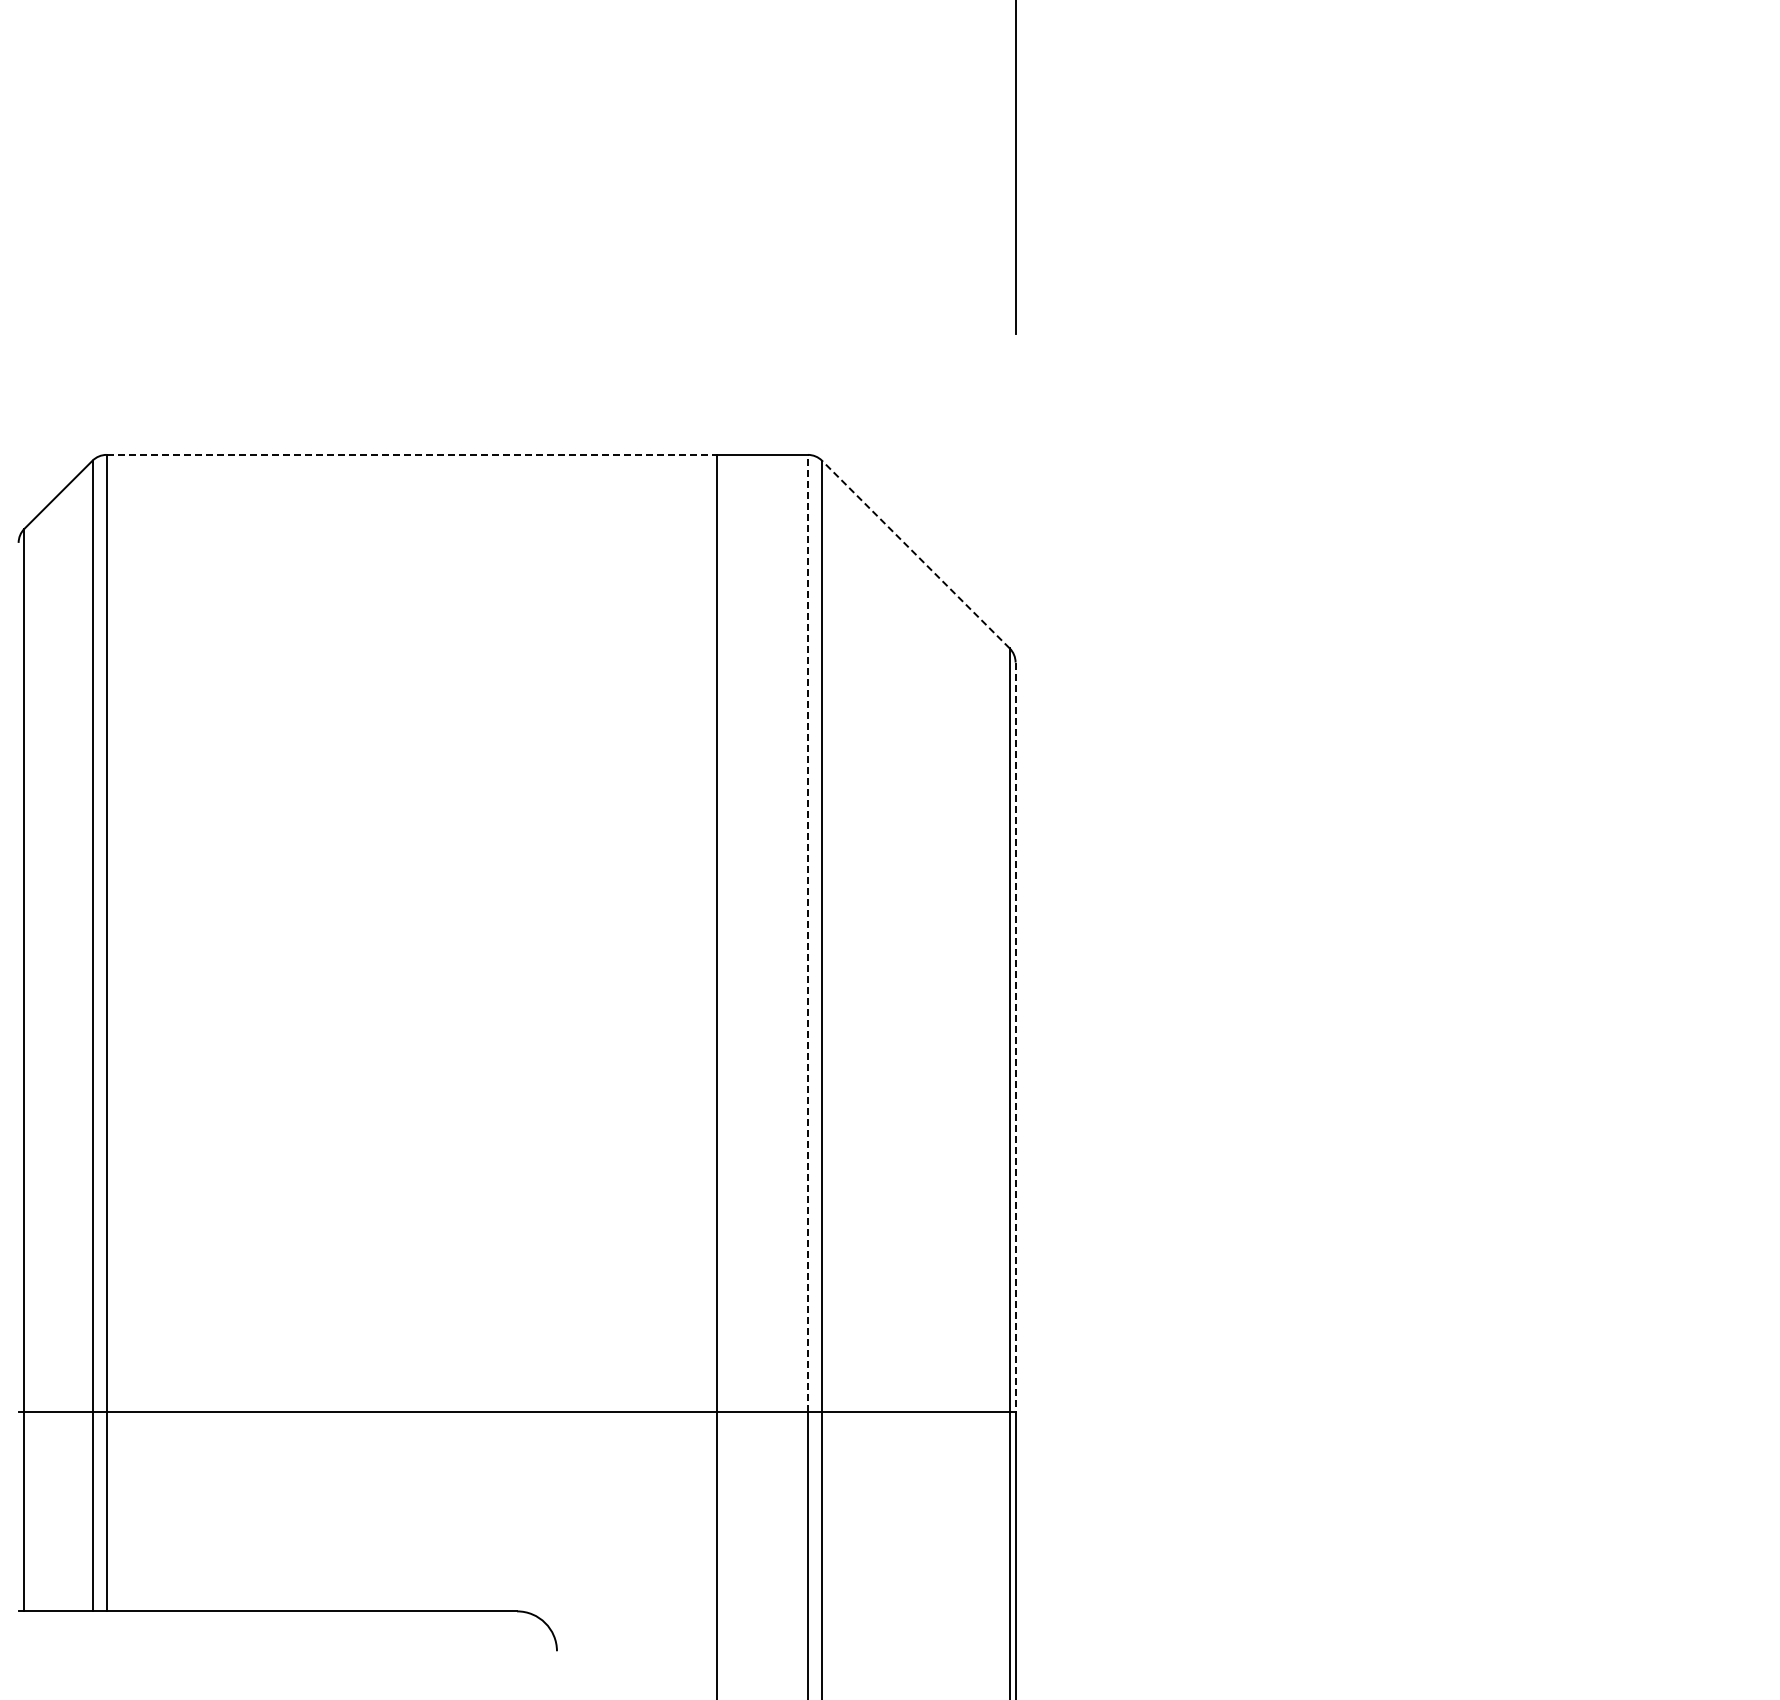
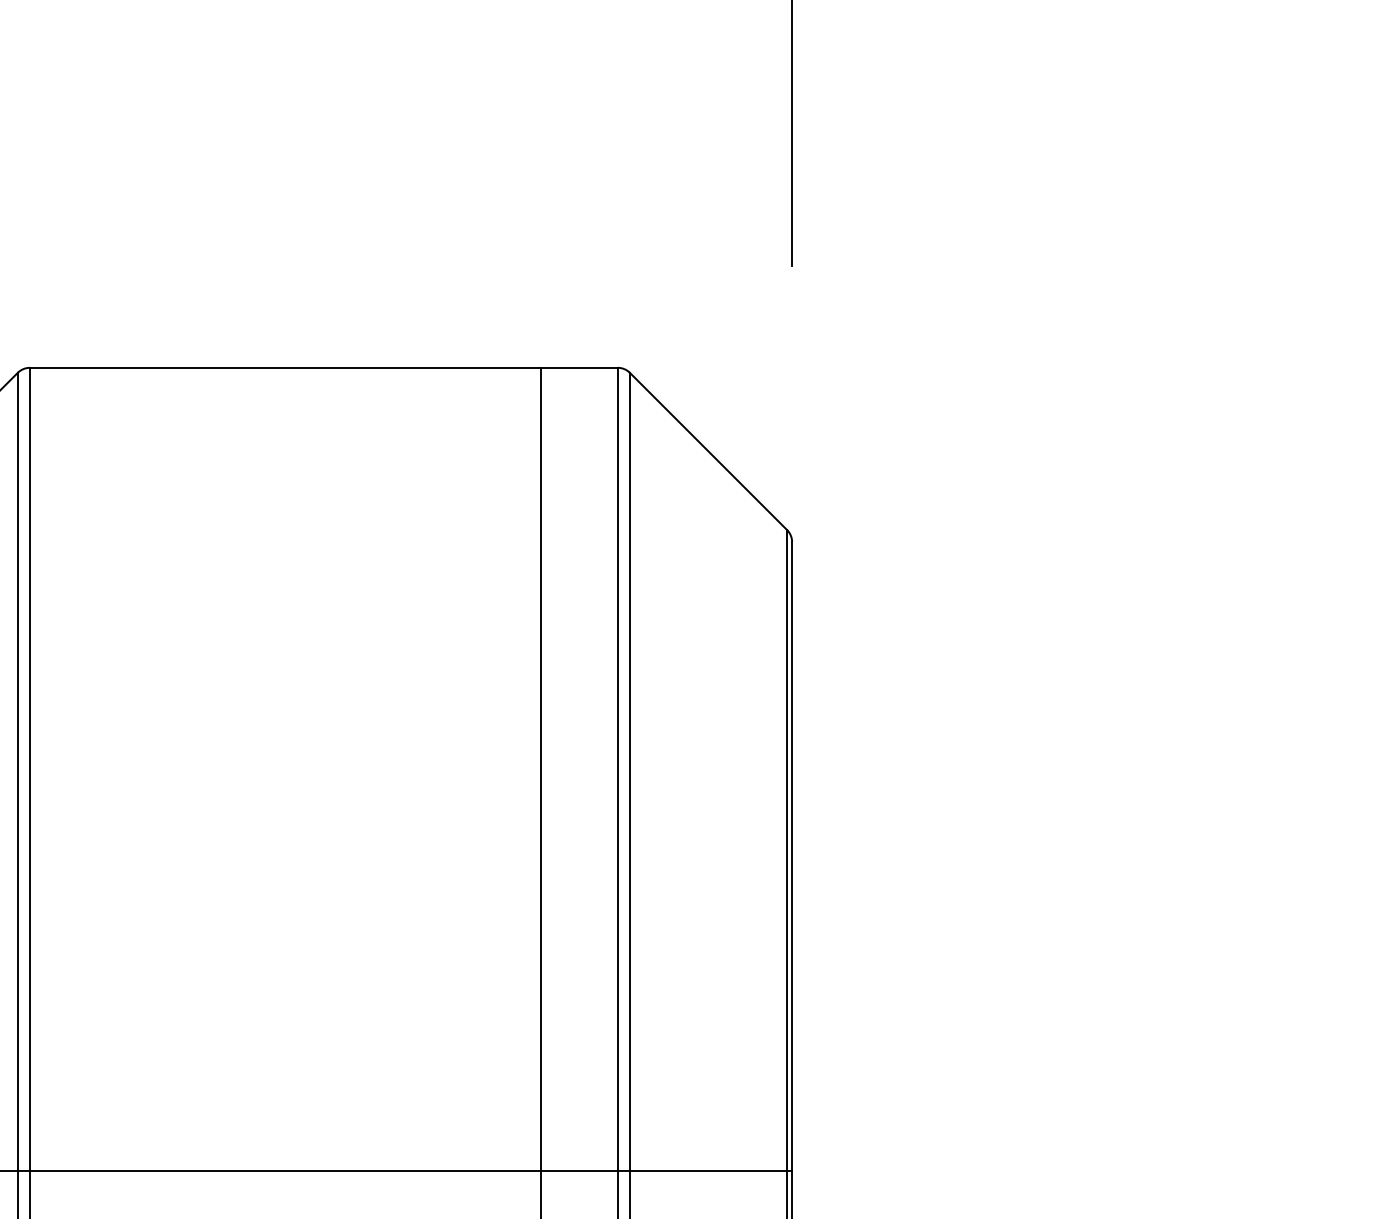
line: (411, 454) -> (285, 367), dashed -> solid
line: (915, 554) -> (708, 451), dashed -> solid
line: (807, 933) -> (617, 769), dashed -> solid
line: (1015, 1037) -> (792, 856), dashed -> solid

